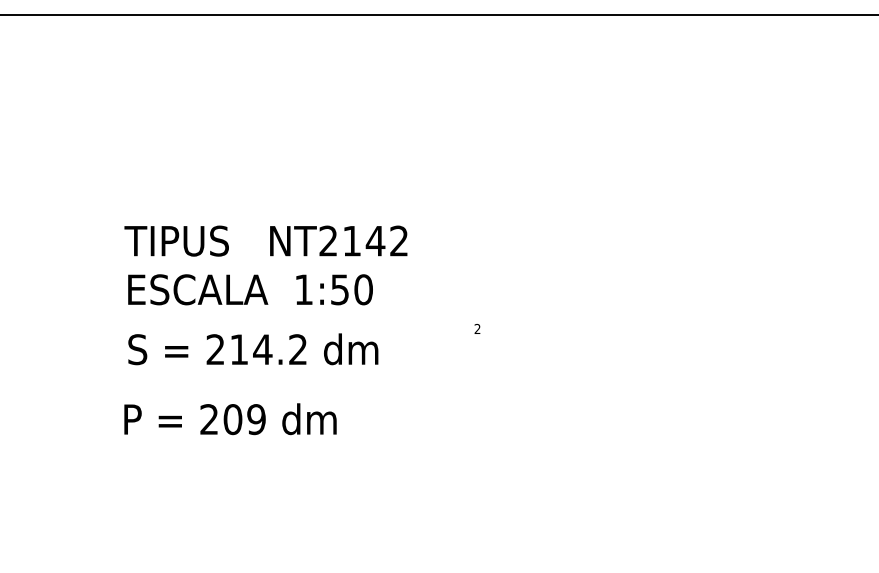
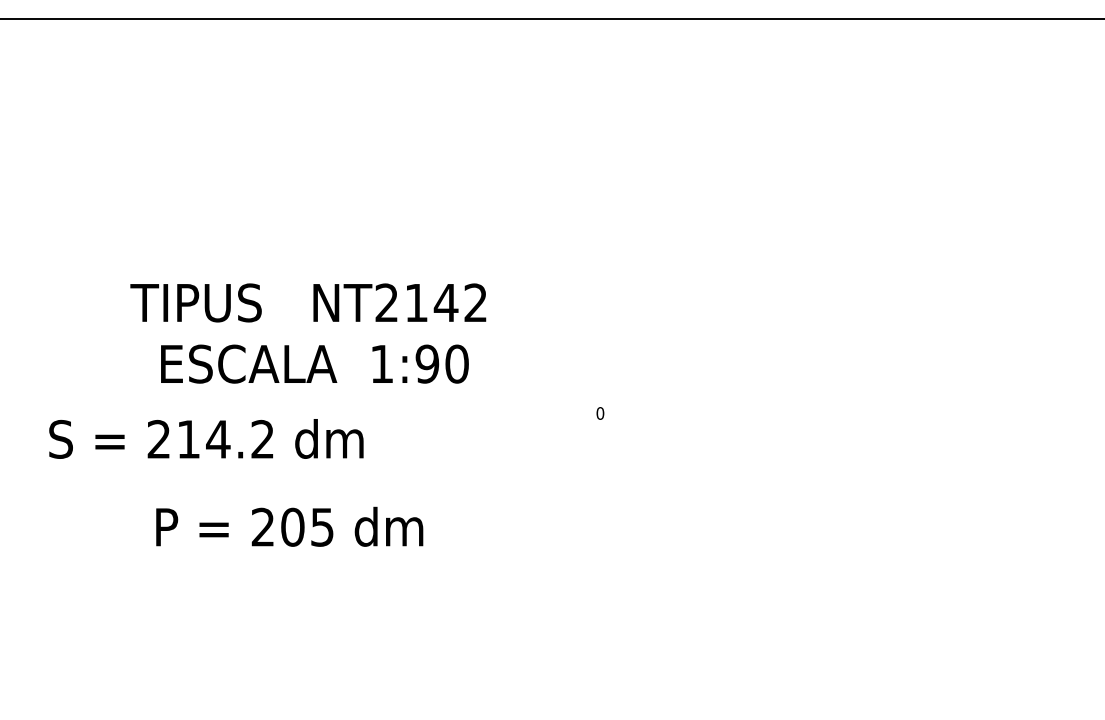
text: (266, 240) -> (308, 302), moved
text: (340, 289) -> (427, 363), 1:50 -> 1:90
text: (477, 329) -> (600, 413), 2 -> 0
text: (253, 348) -> (206, 438), moved
text: (256, 418) -> (322, 526), 209 -> 205

